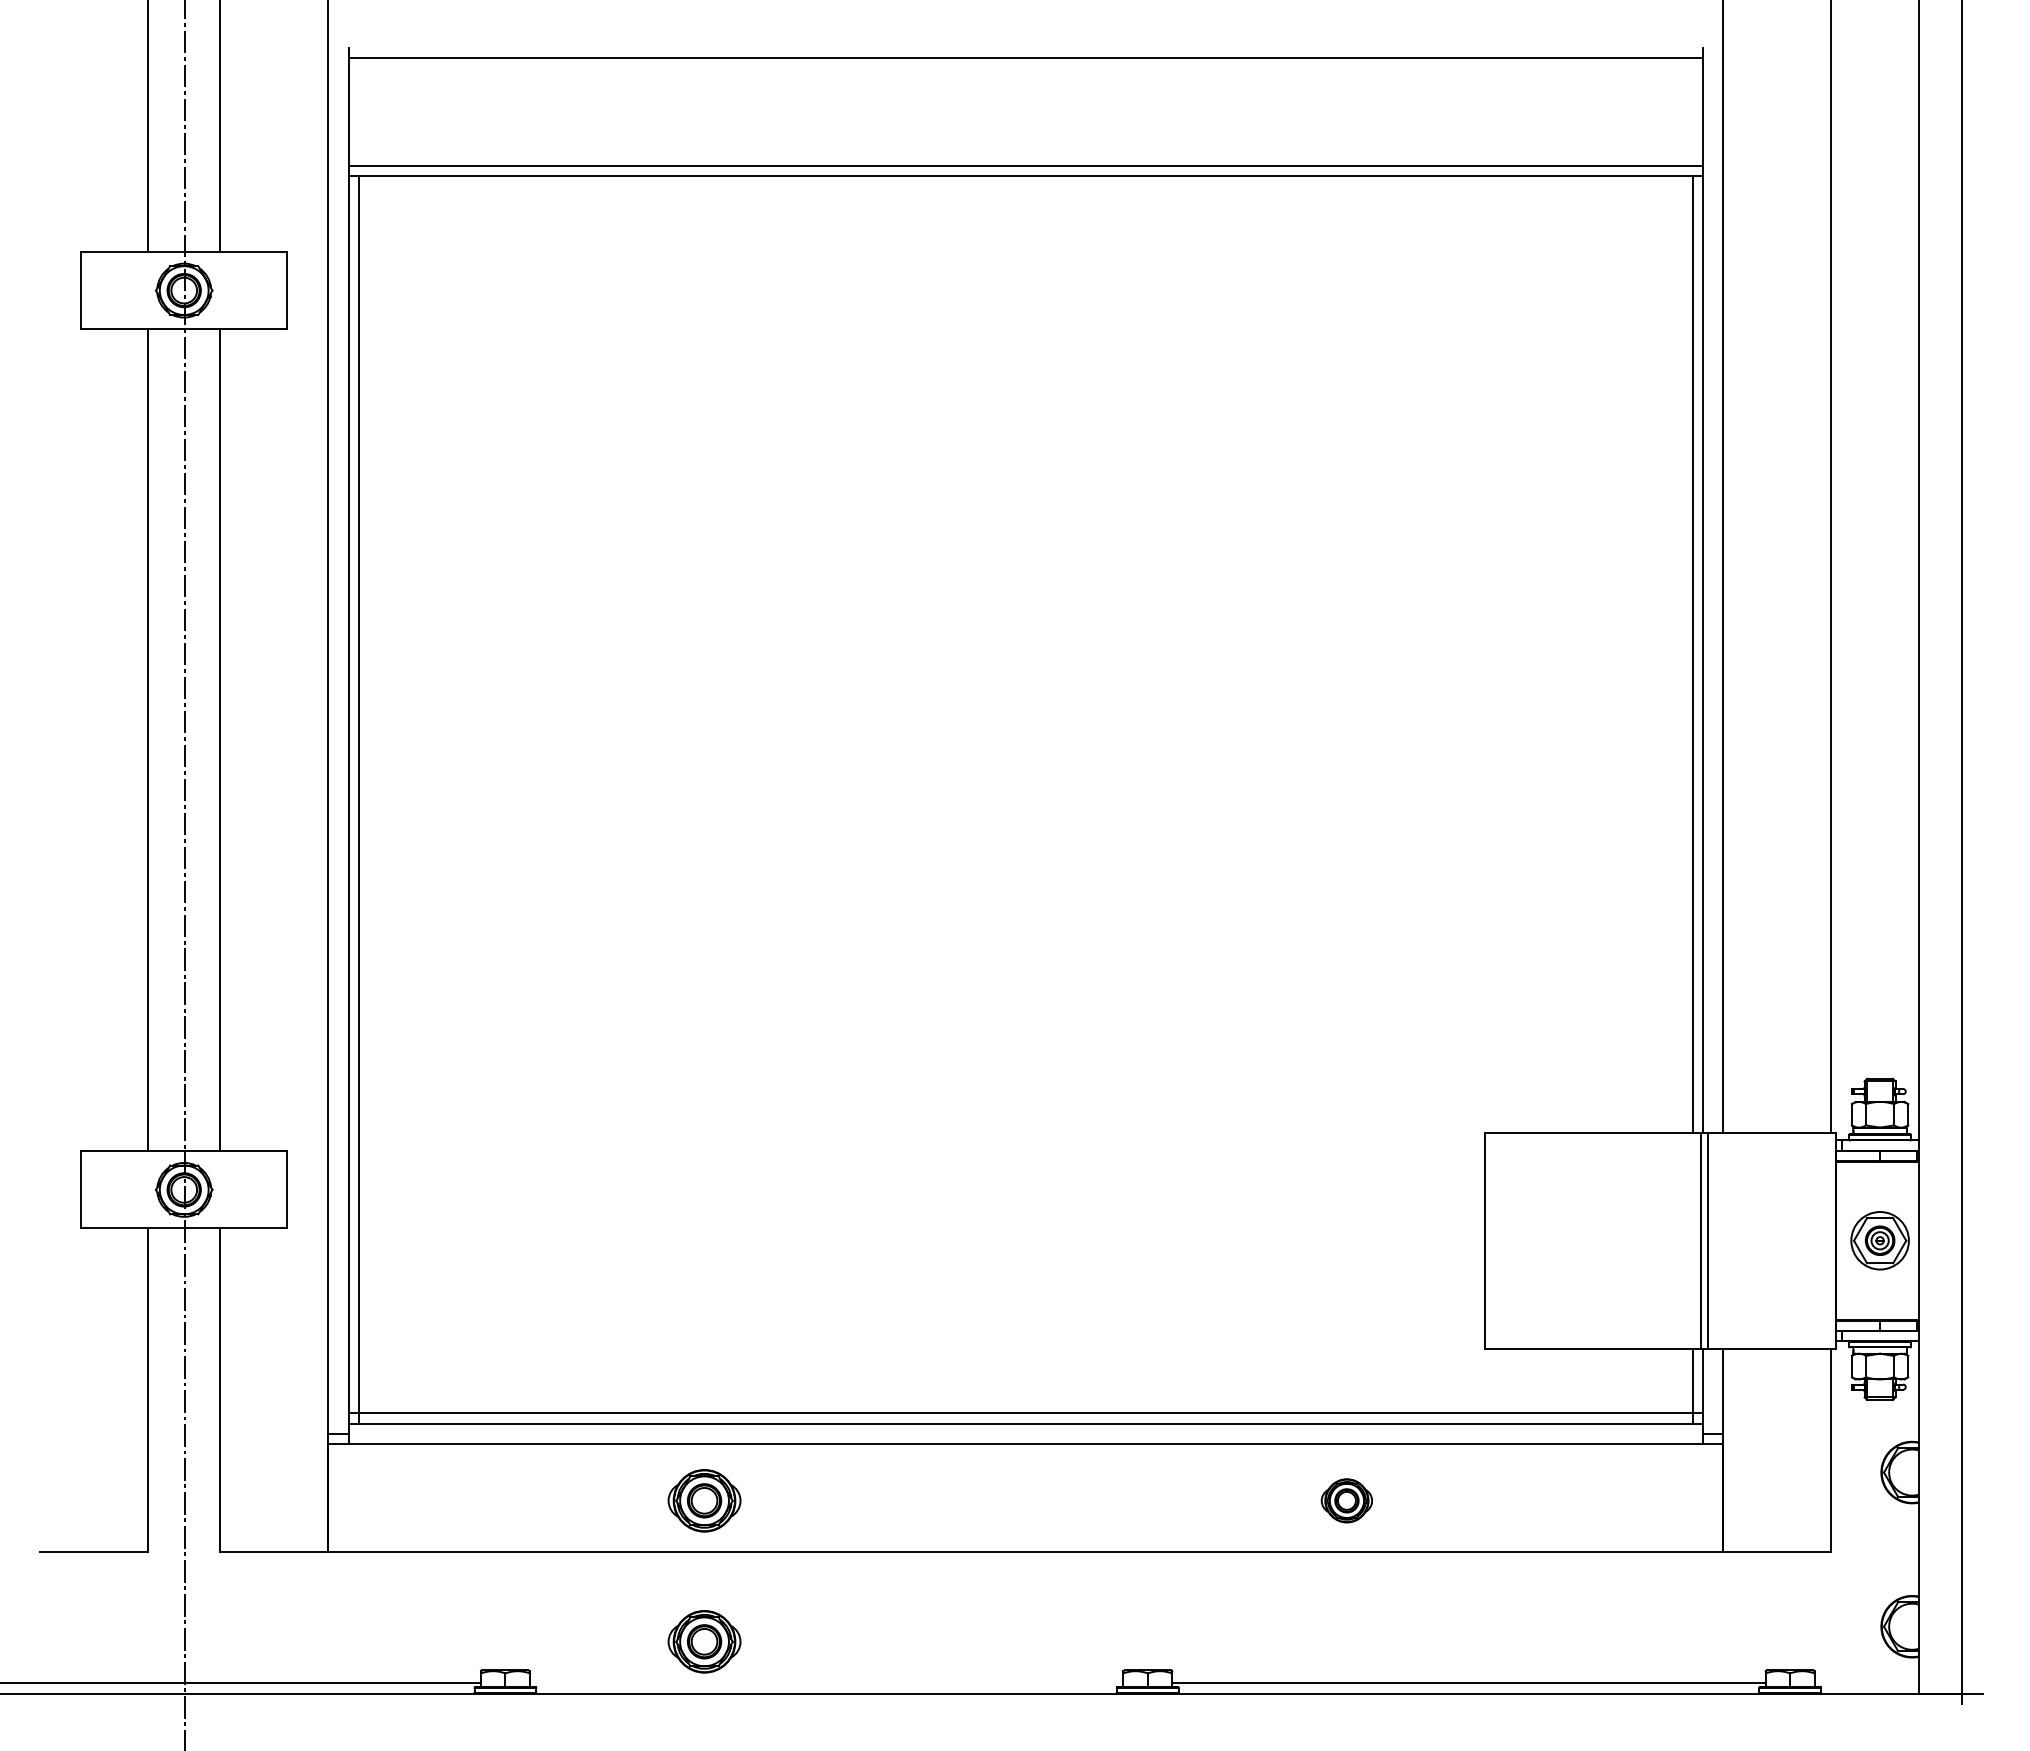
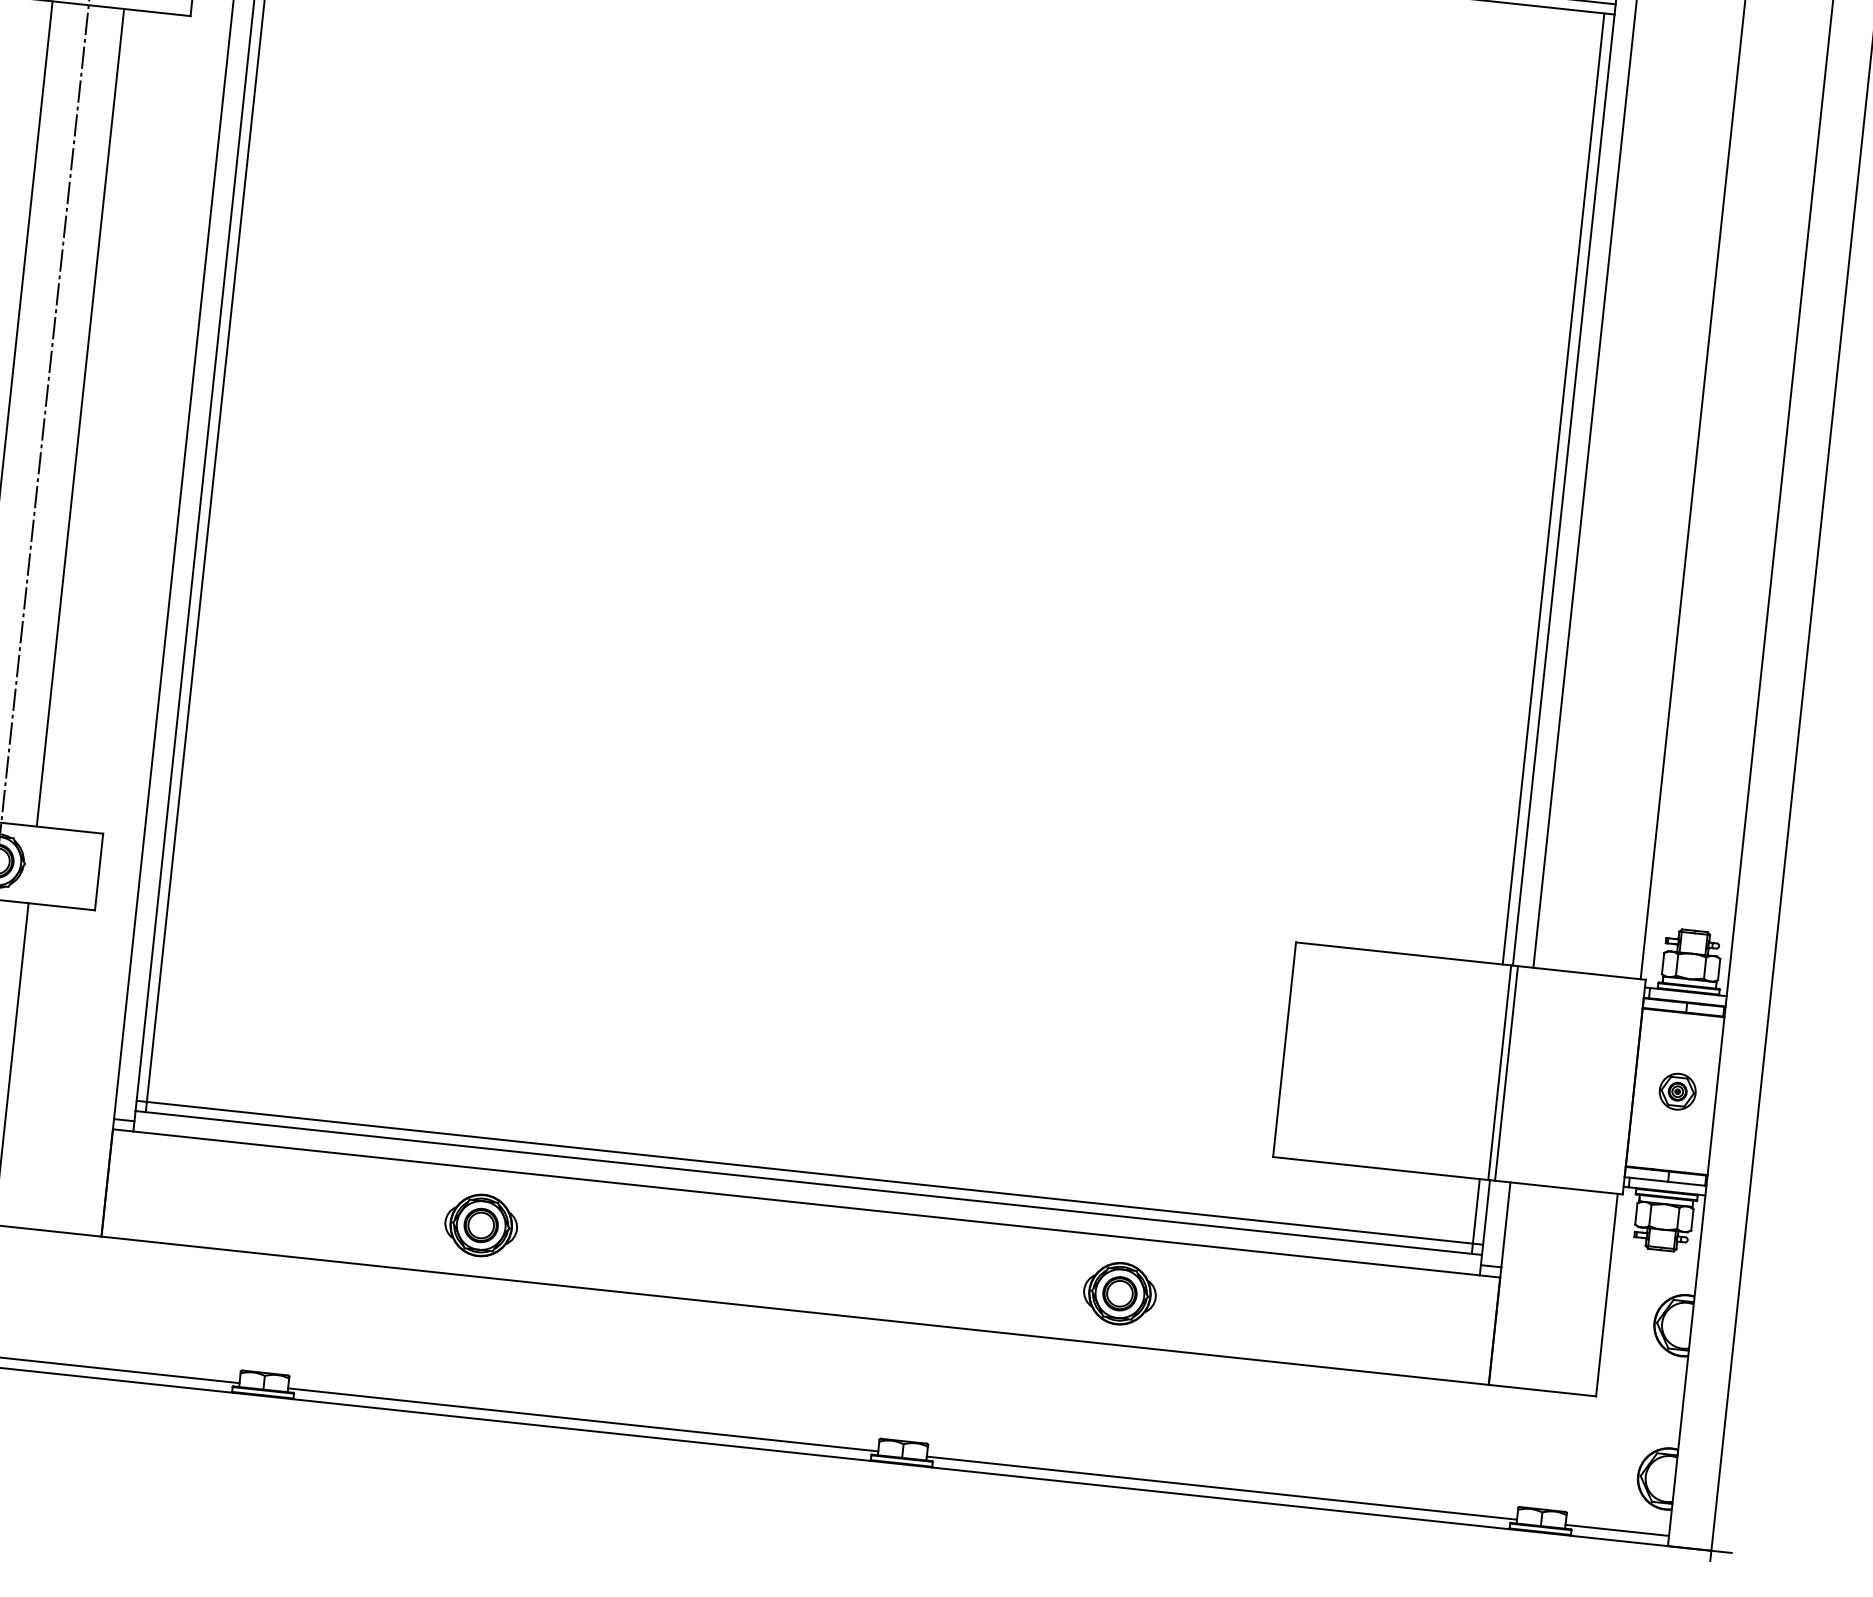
part: (1879, 1240) -> (1677, 1091), size x0.62
part: (1346, 1500) -> (1119, 1293), size x1.43
part: (704, 1641) -> (466, 1365), removed
line: (826, 1683) -> (583, 1420), added
line: (1866, 1683) -> (1617, 1530), added

